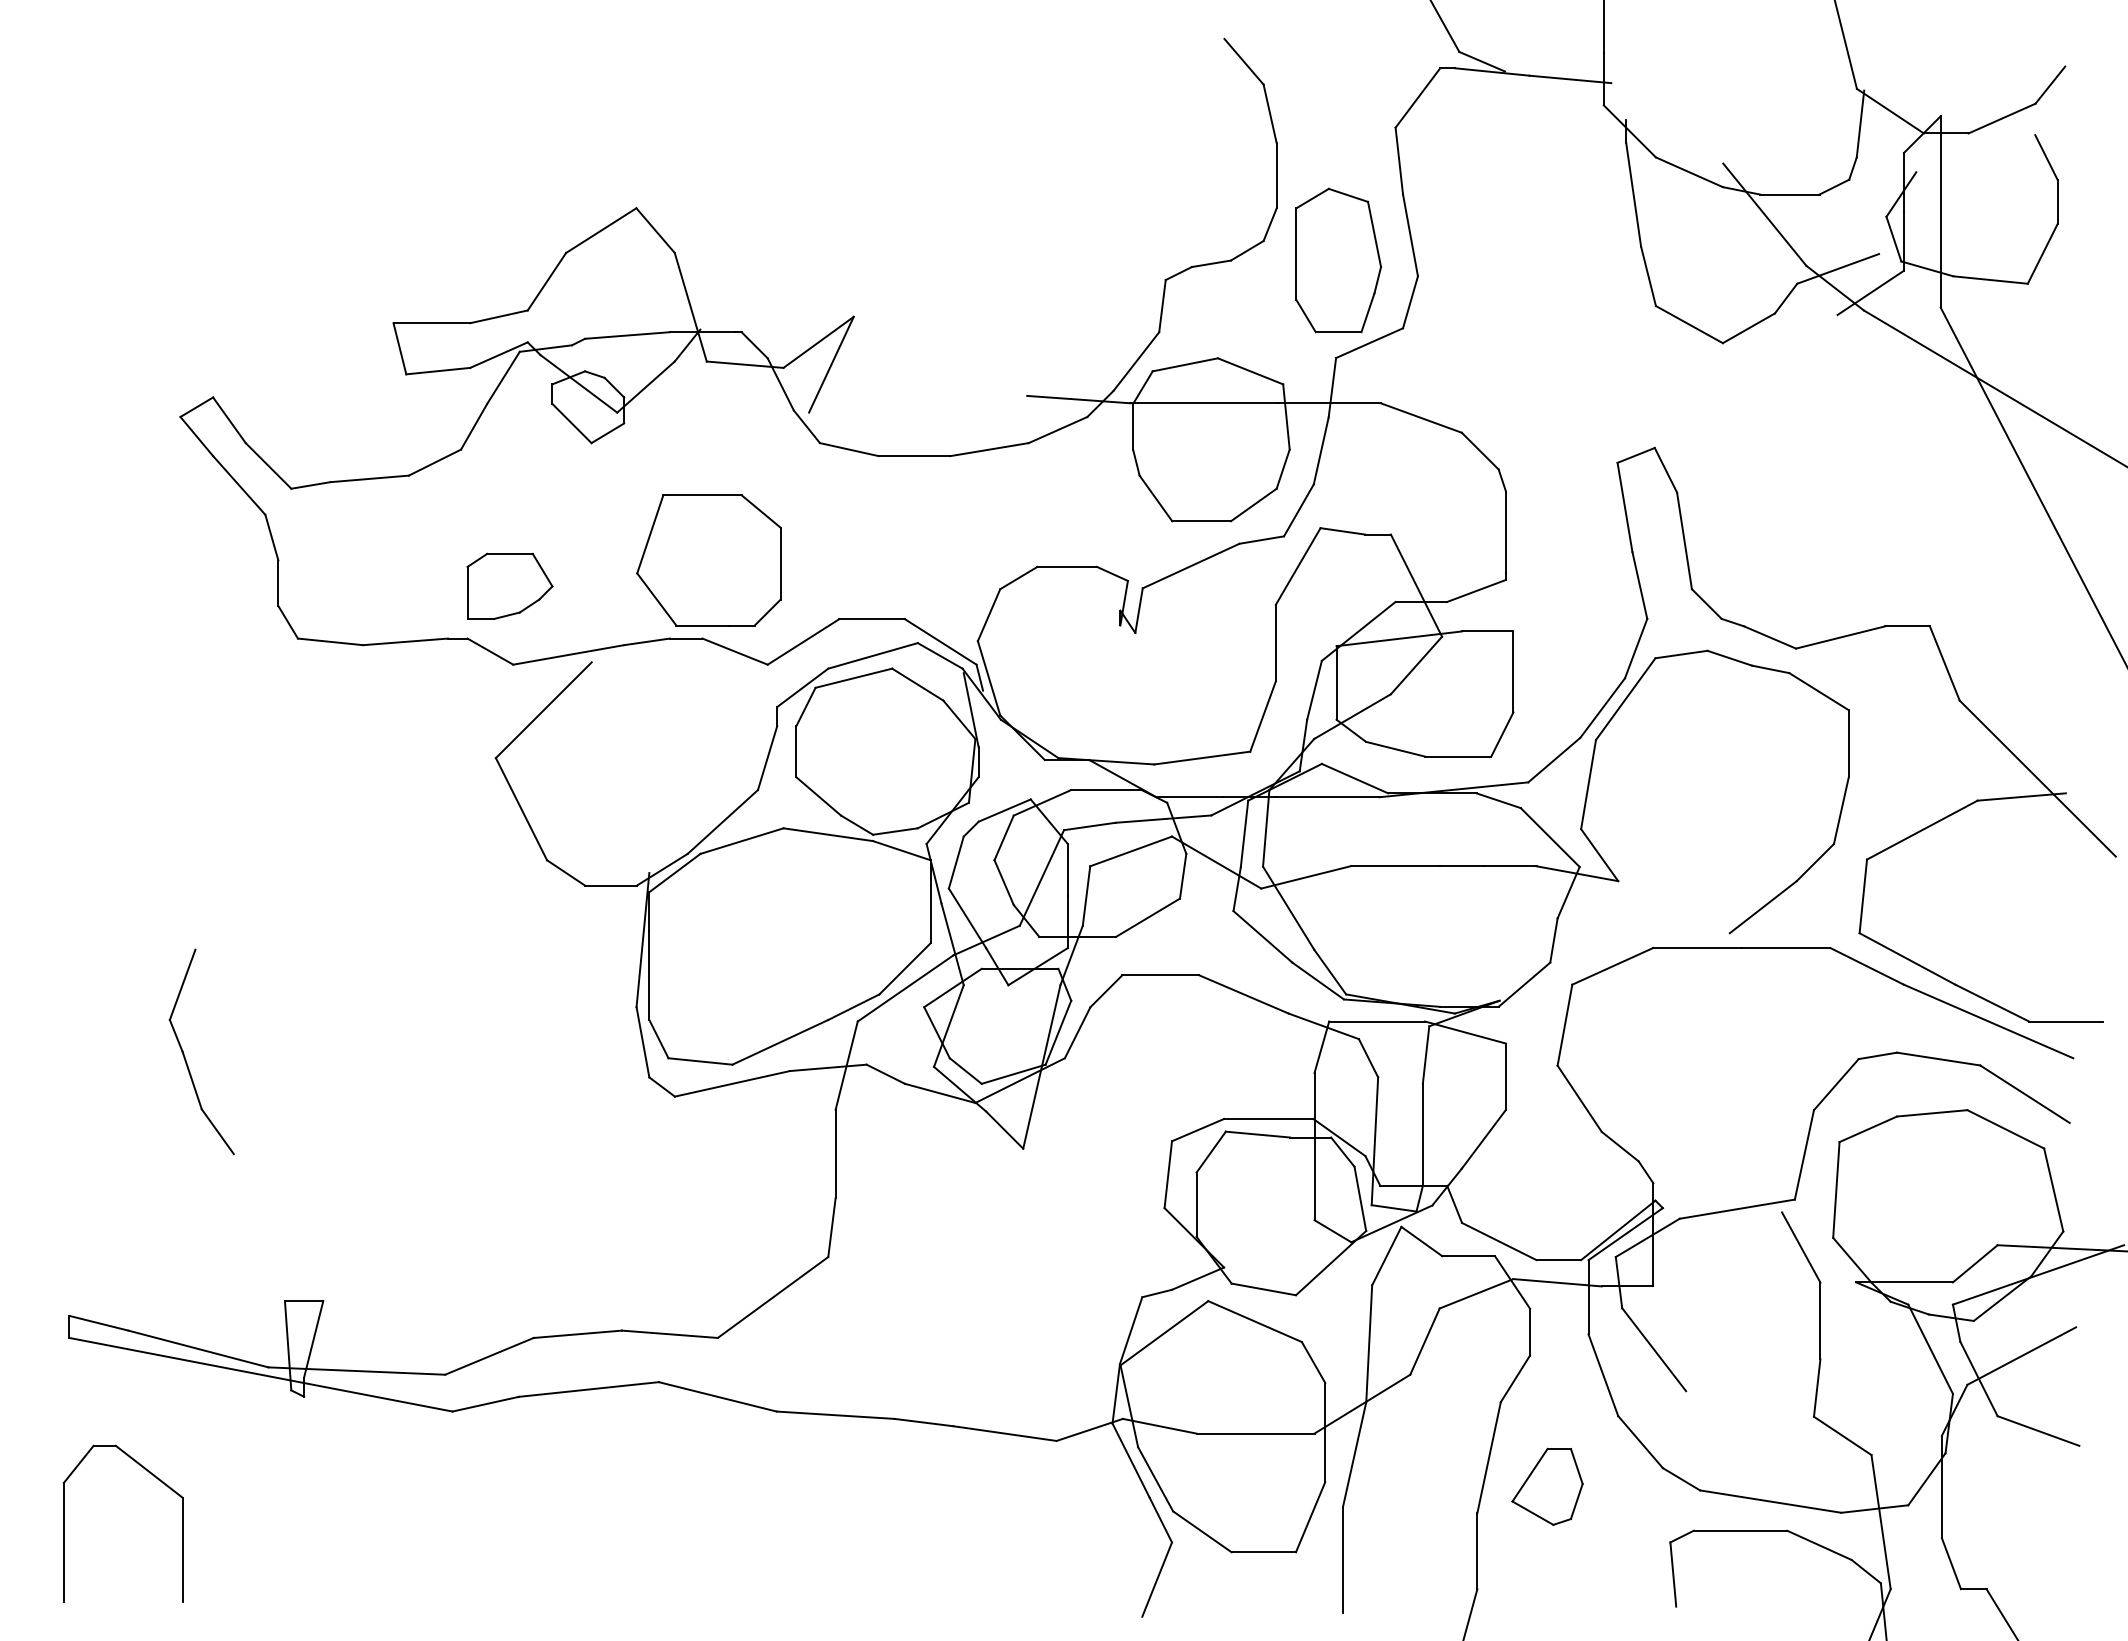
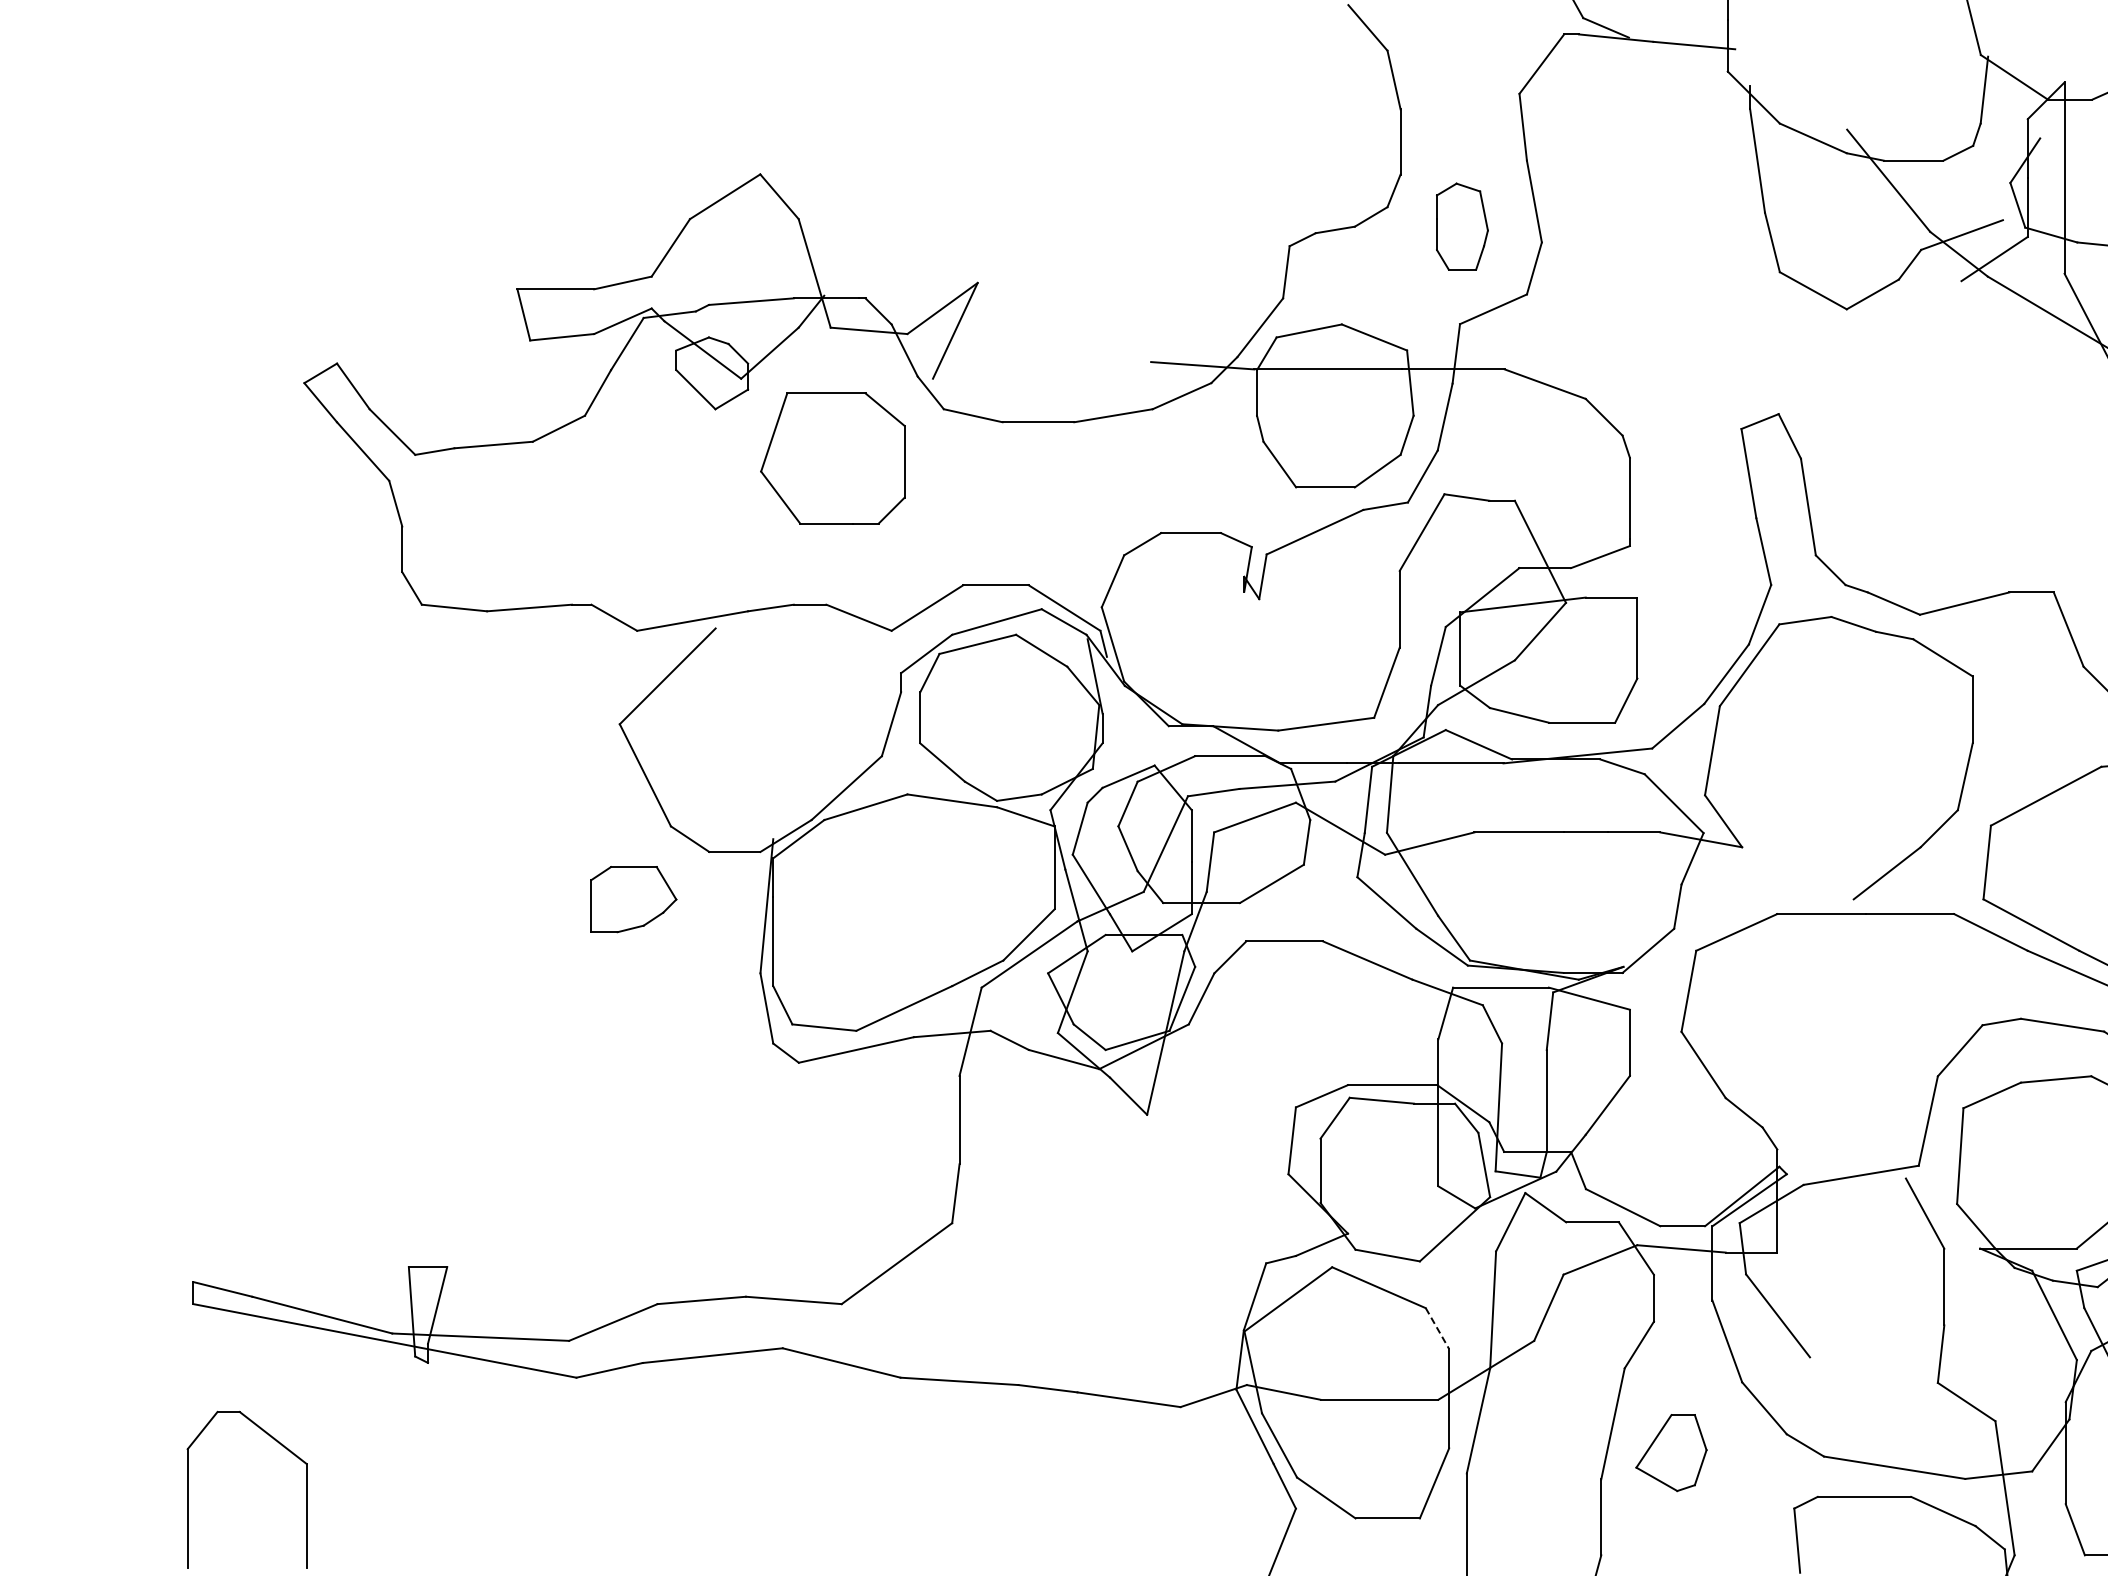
part: (1338, 260) -> (1462, 226), size x0.6
part: (708, 560) -> (832, 458), moved
part: (509, 585) -> (633, 898), moved
part: (185, 1056) -> (309, 1022), removed
line: (1313, 1362) -> (1437, 1328), solid -> dashed

